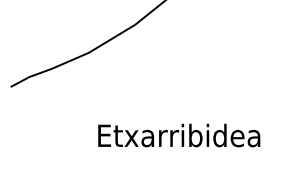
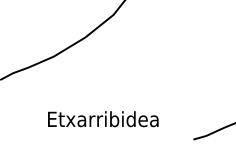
text: (179, 136) -> (103, 119), moved

